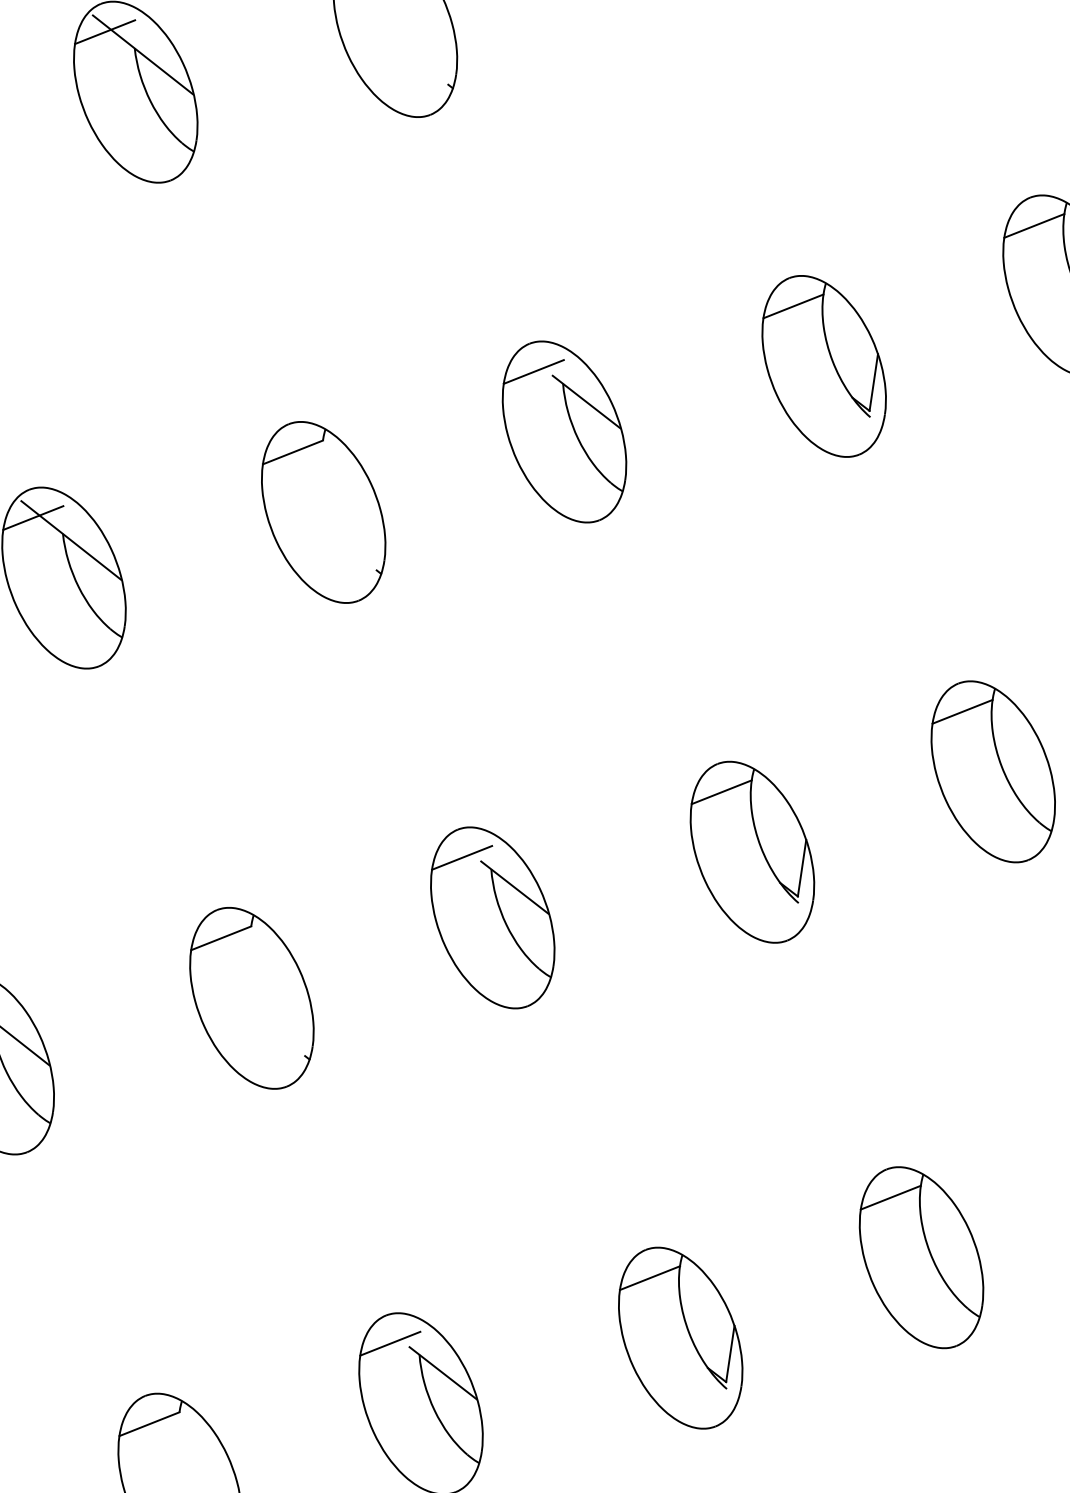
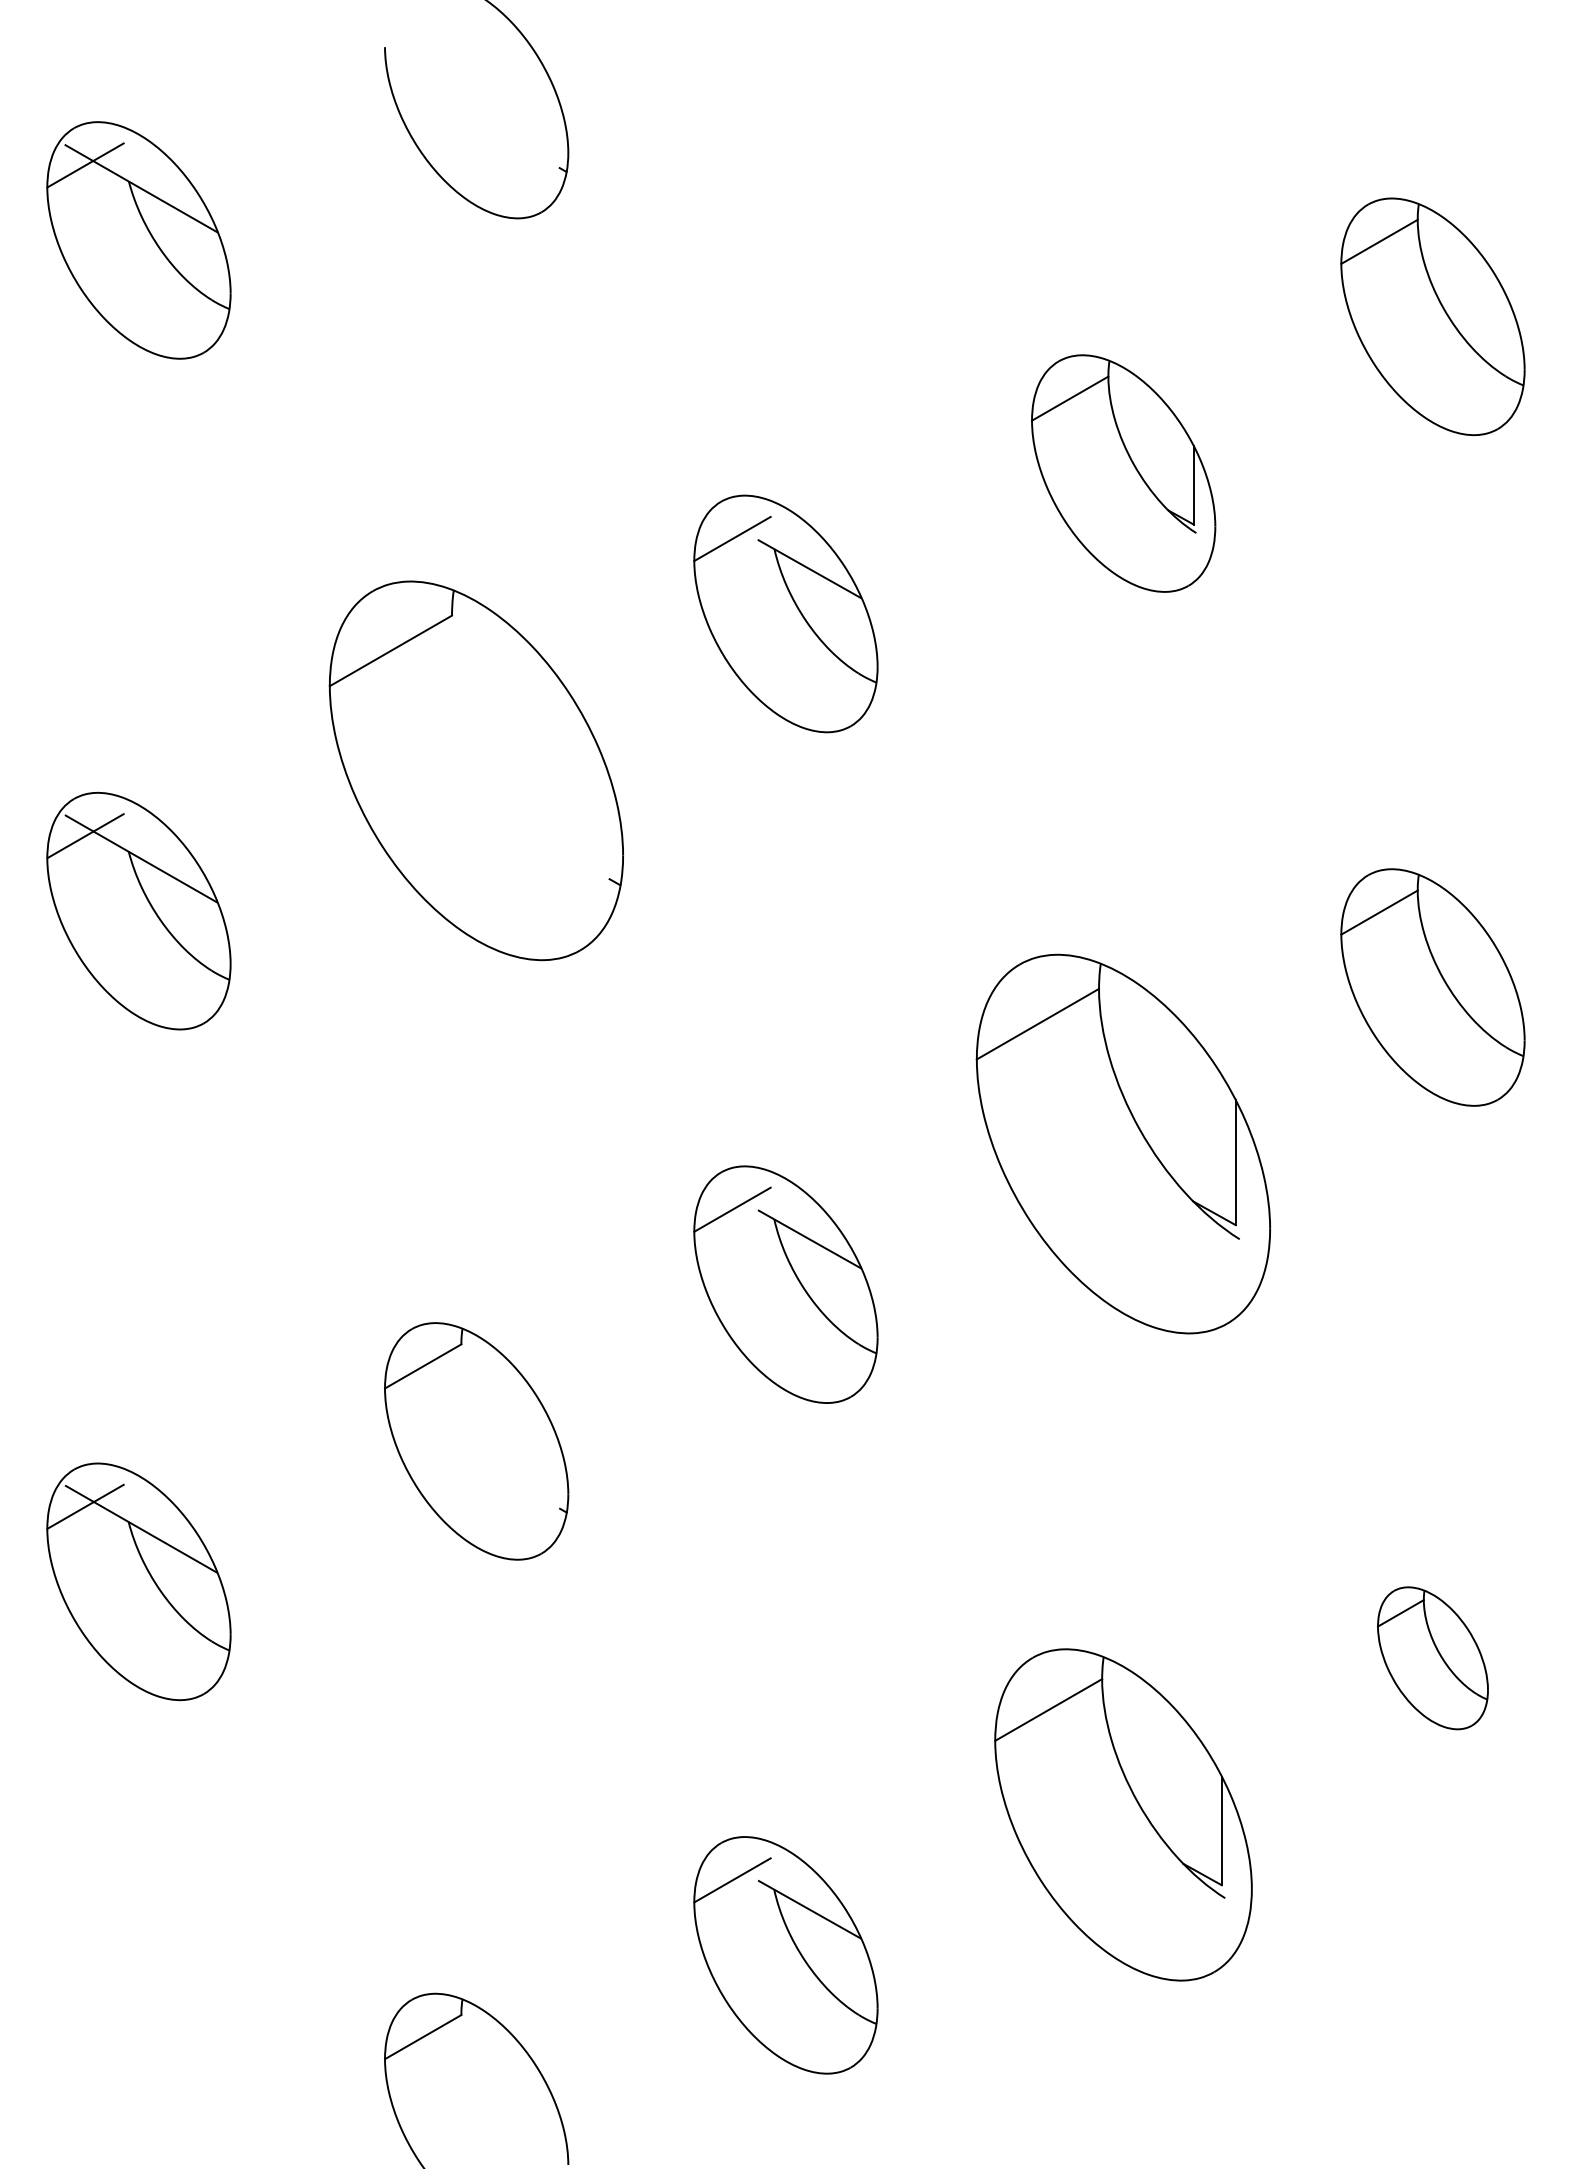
part: (323, 512) -> (476, 770), size x1.6
part: (752, 852) -> (1123, 1144), size x1.6
part: (921, 1257) -> (1432, 1658), size x0.6
part: (680, 1337) -> (1123, 1814), size x1.4

